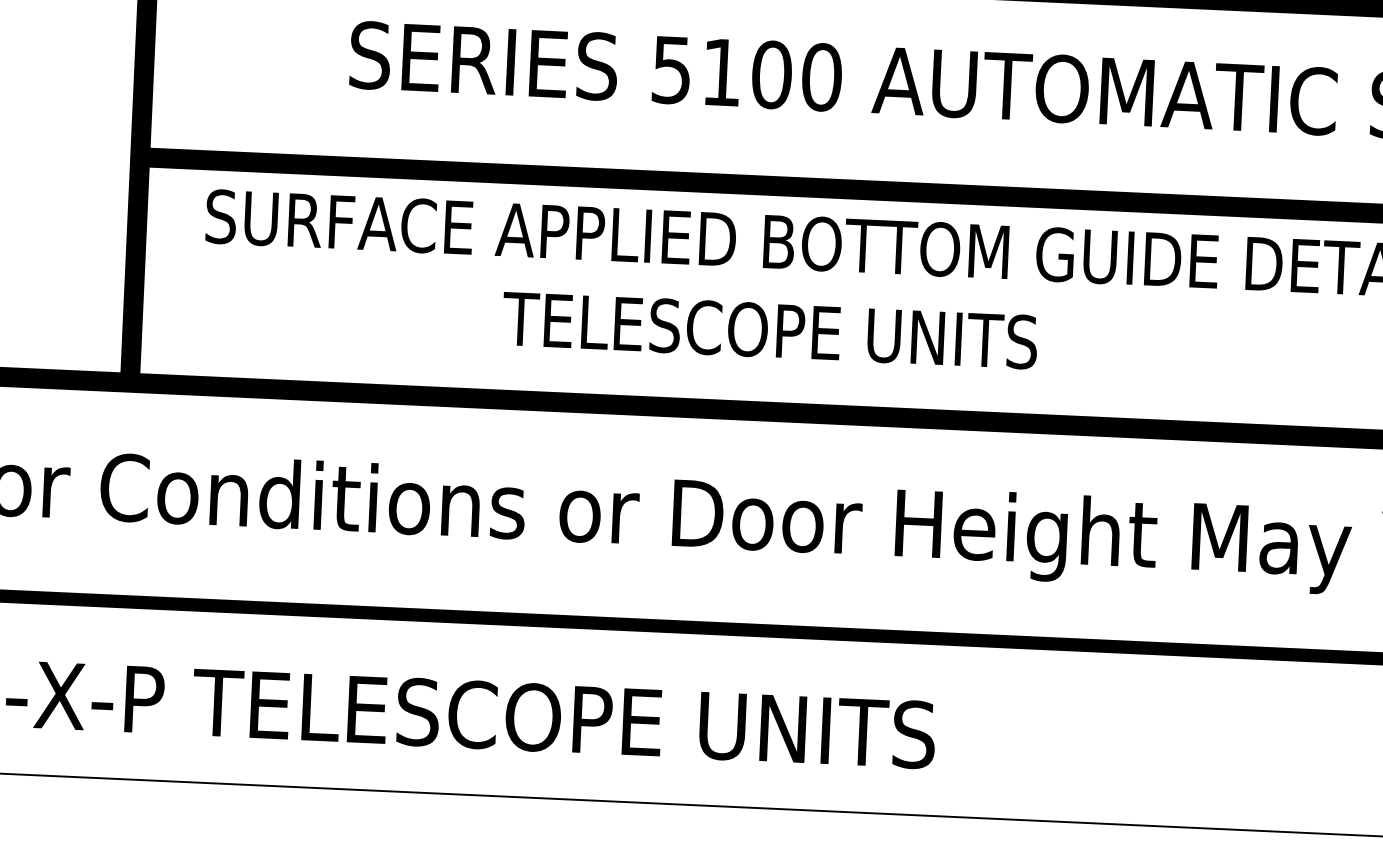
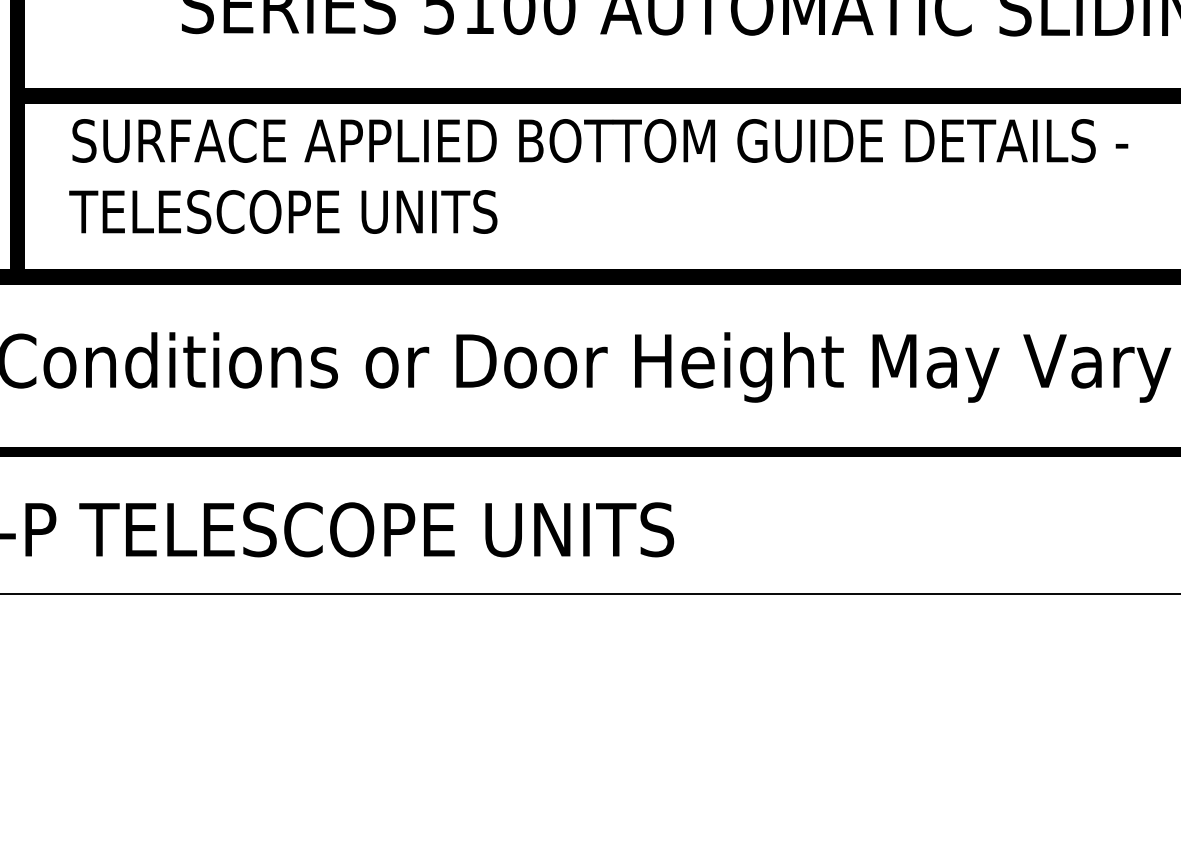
text: (770, 330) -> (283, 211), moved

